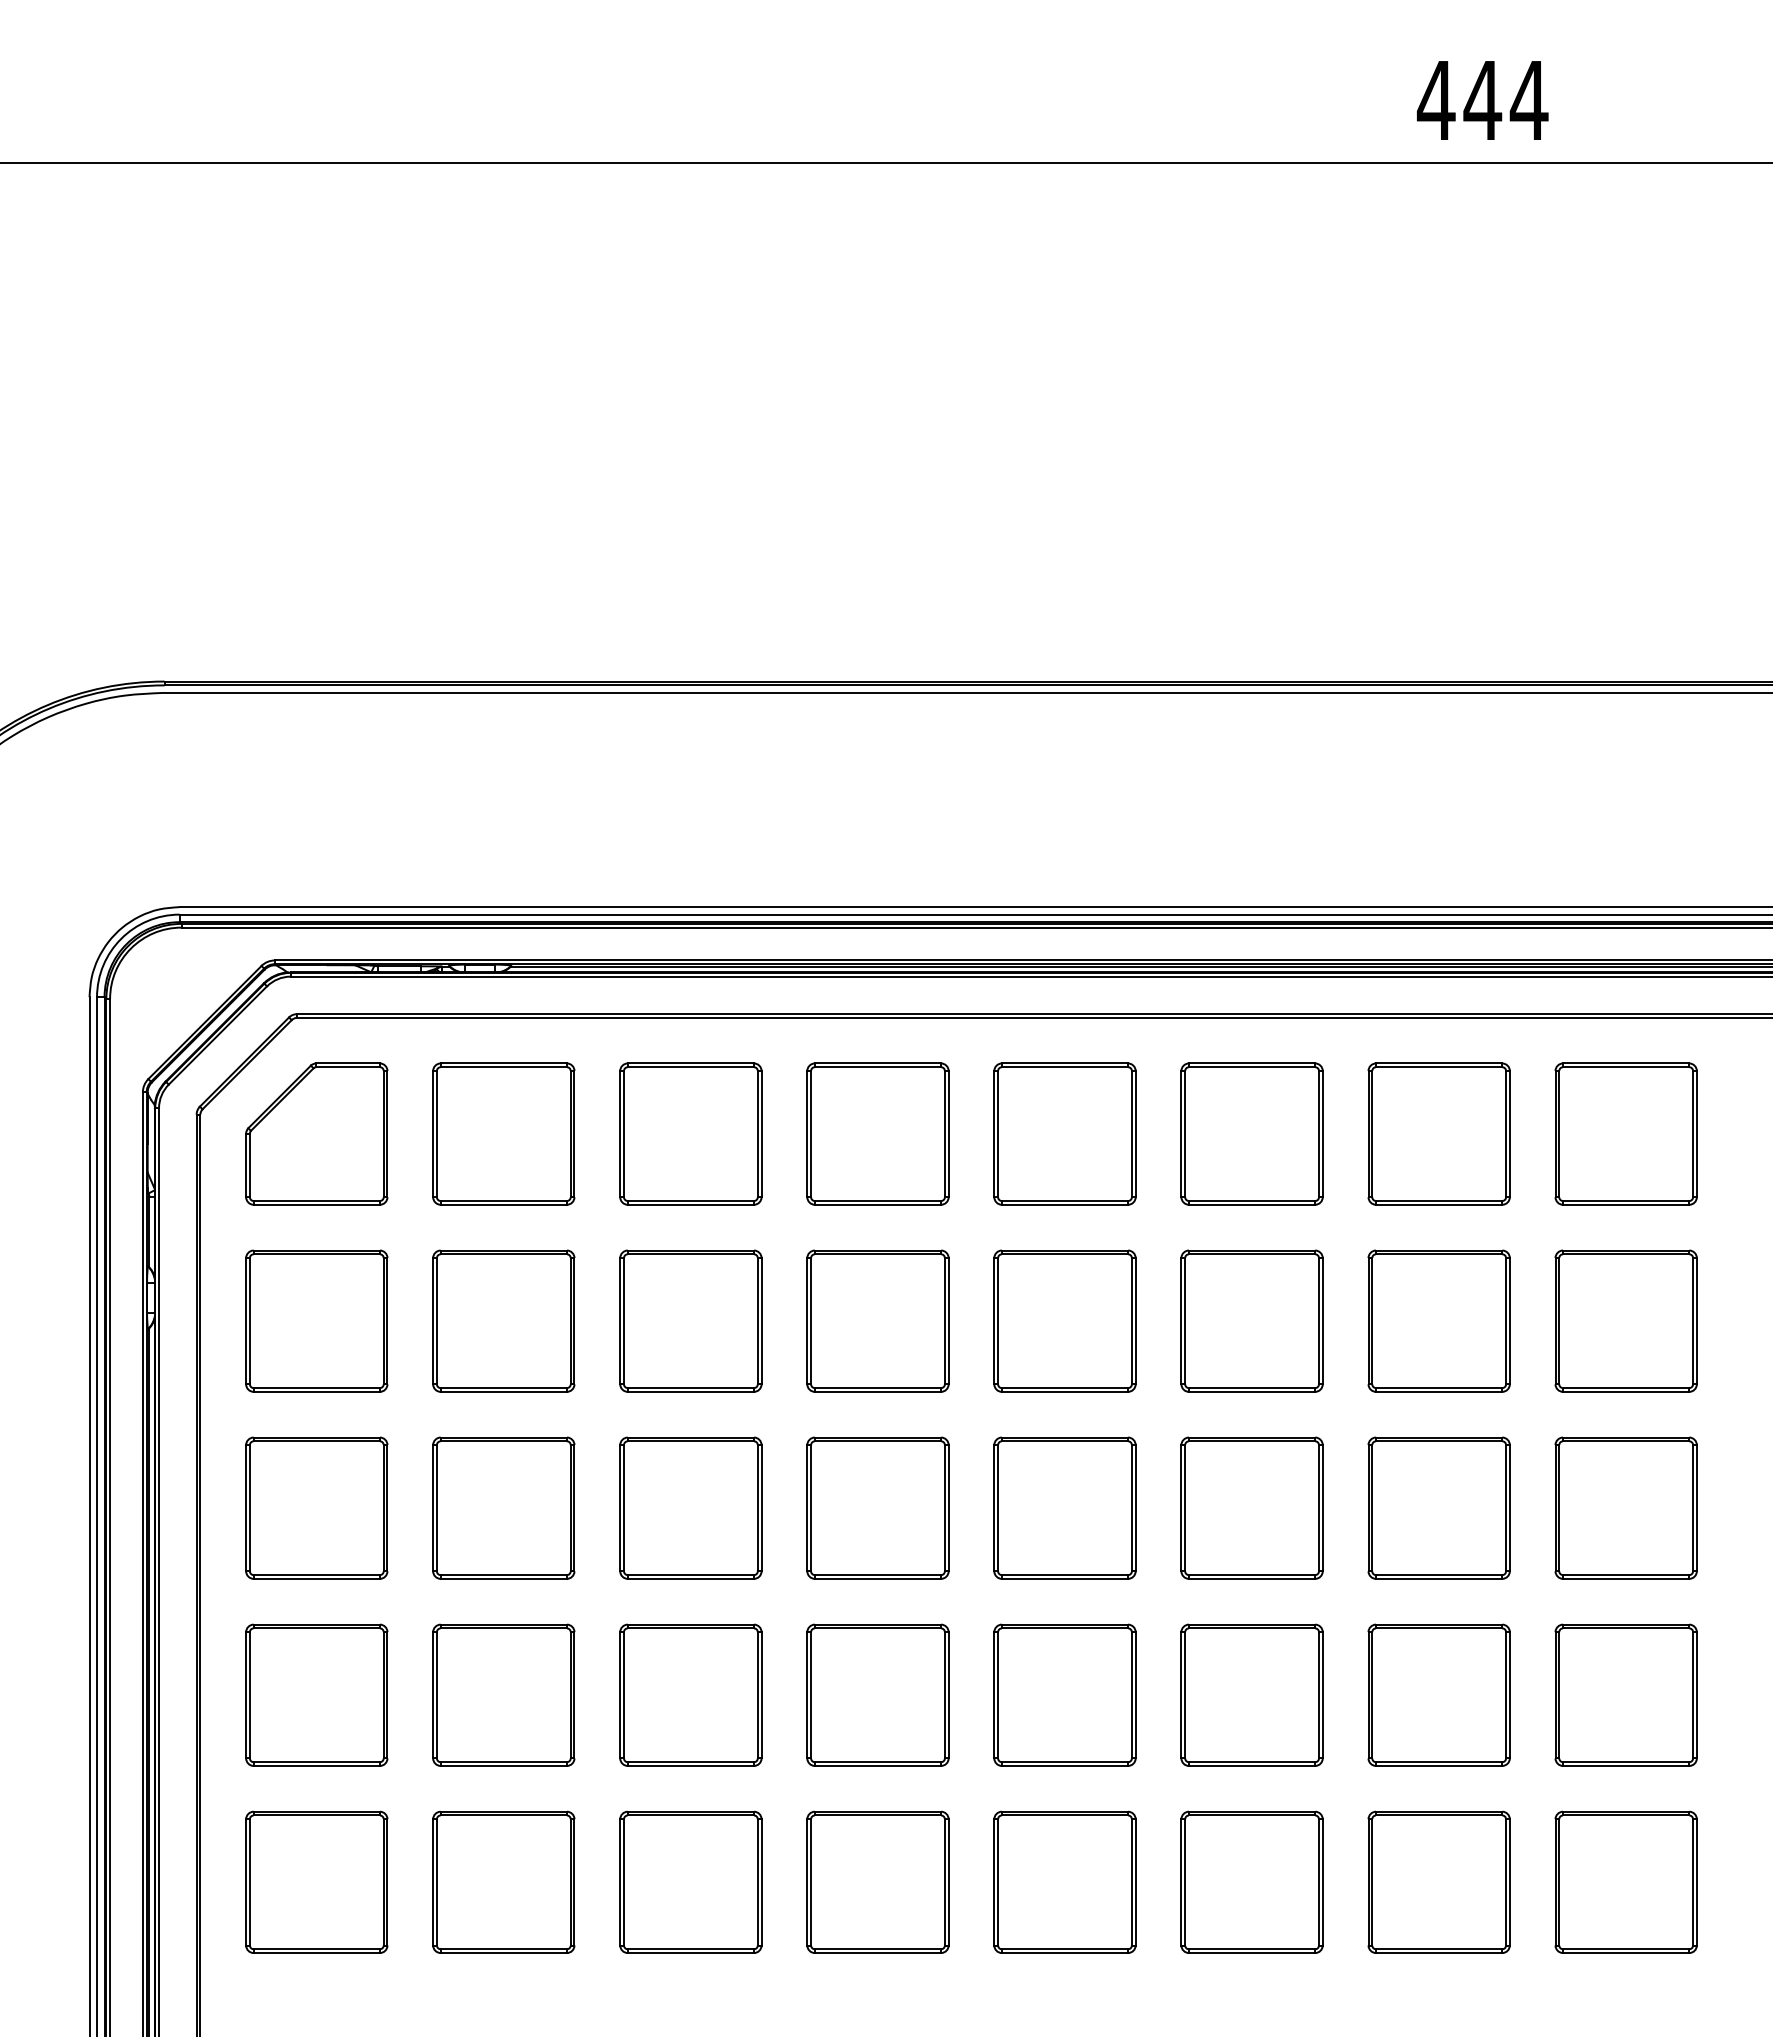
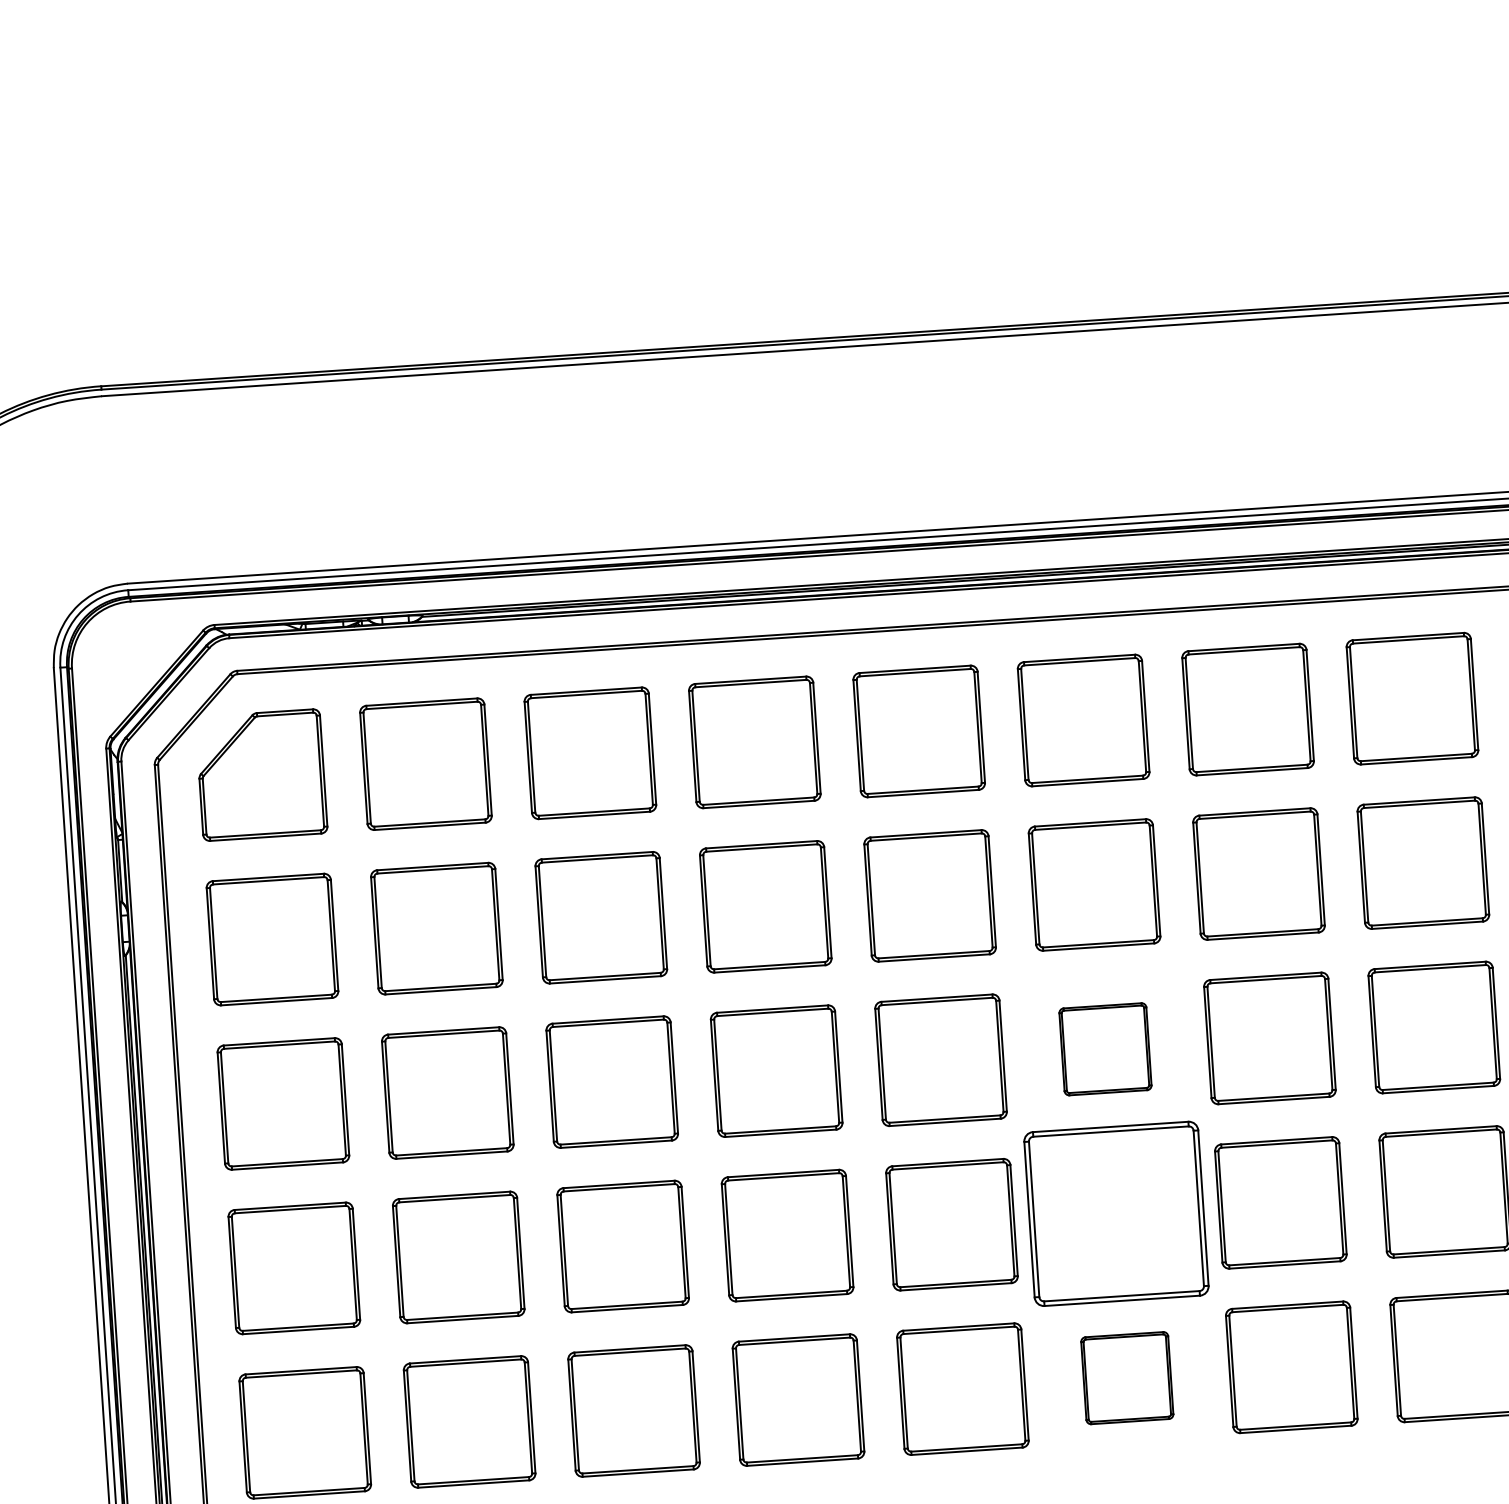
part: (1251, 1507) -> (1104, 1048), size x0.7
part: (1251, 1694) -> (1115, 1213), size x1.4
part: (1251, 1881) -> (1126, 1377), size x0.7

